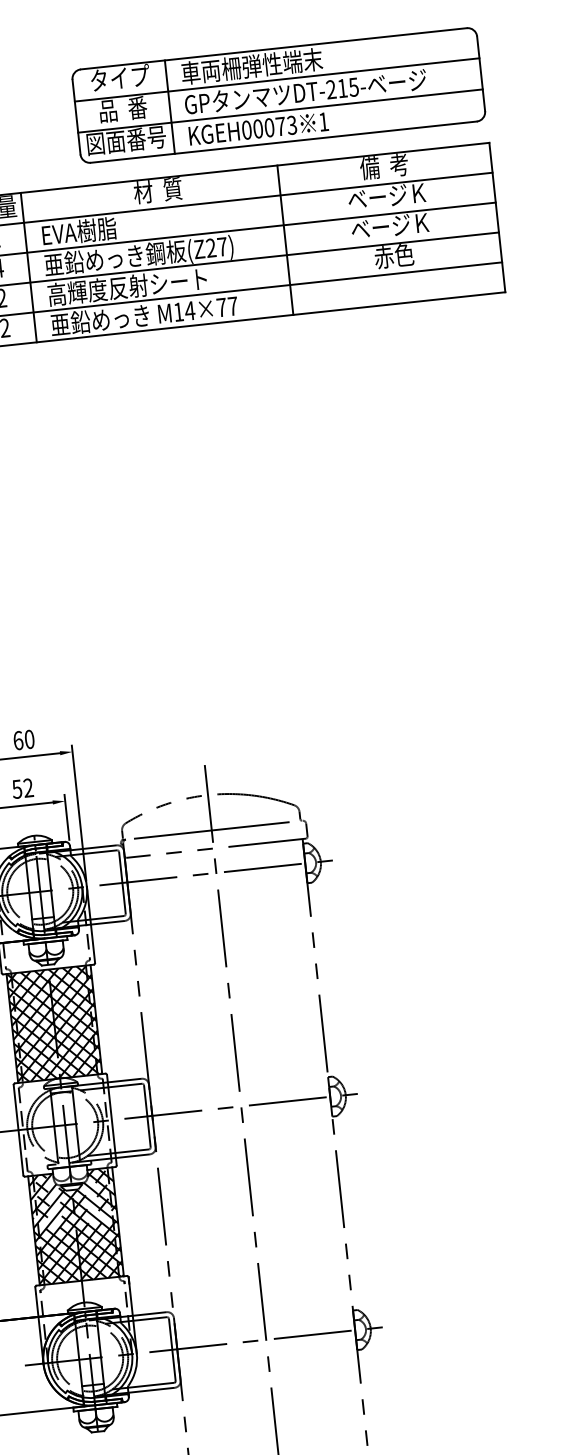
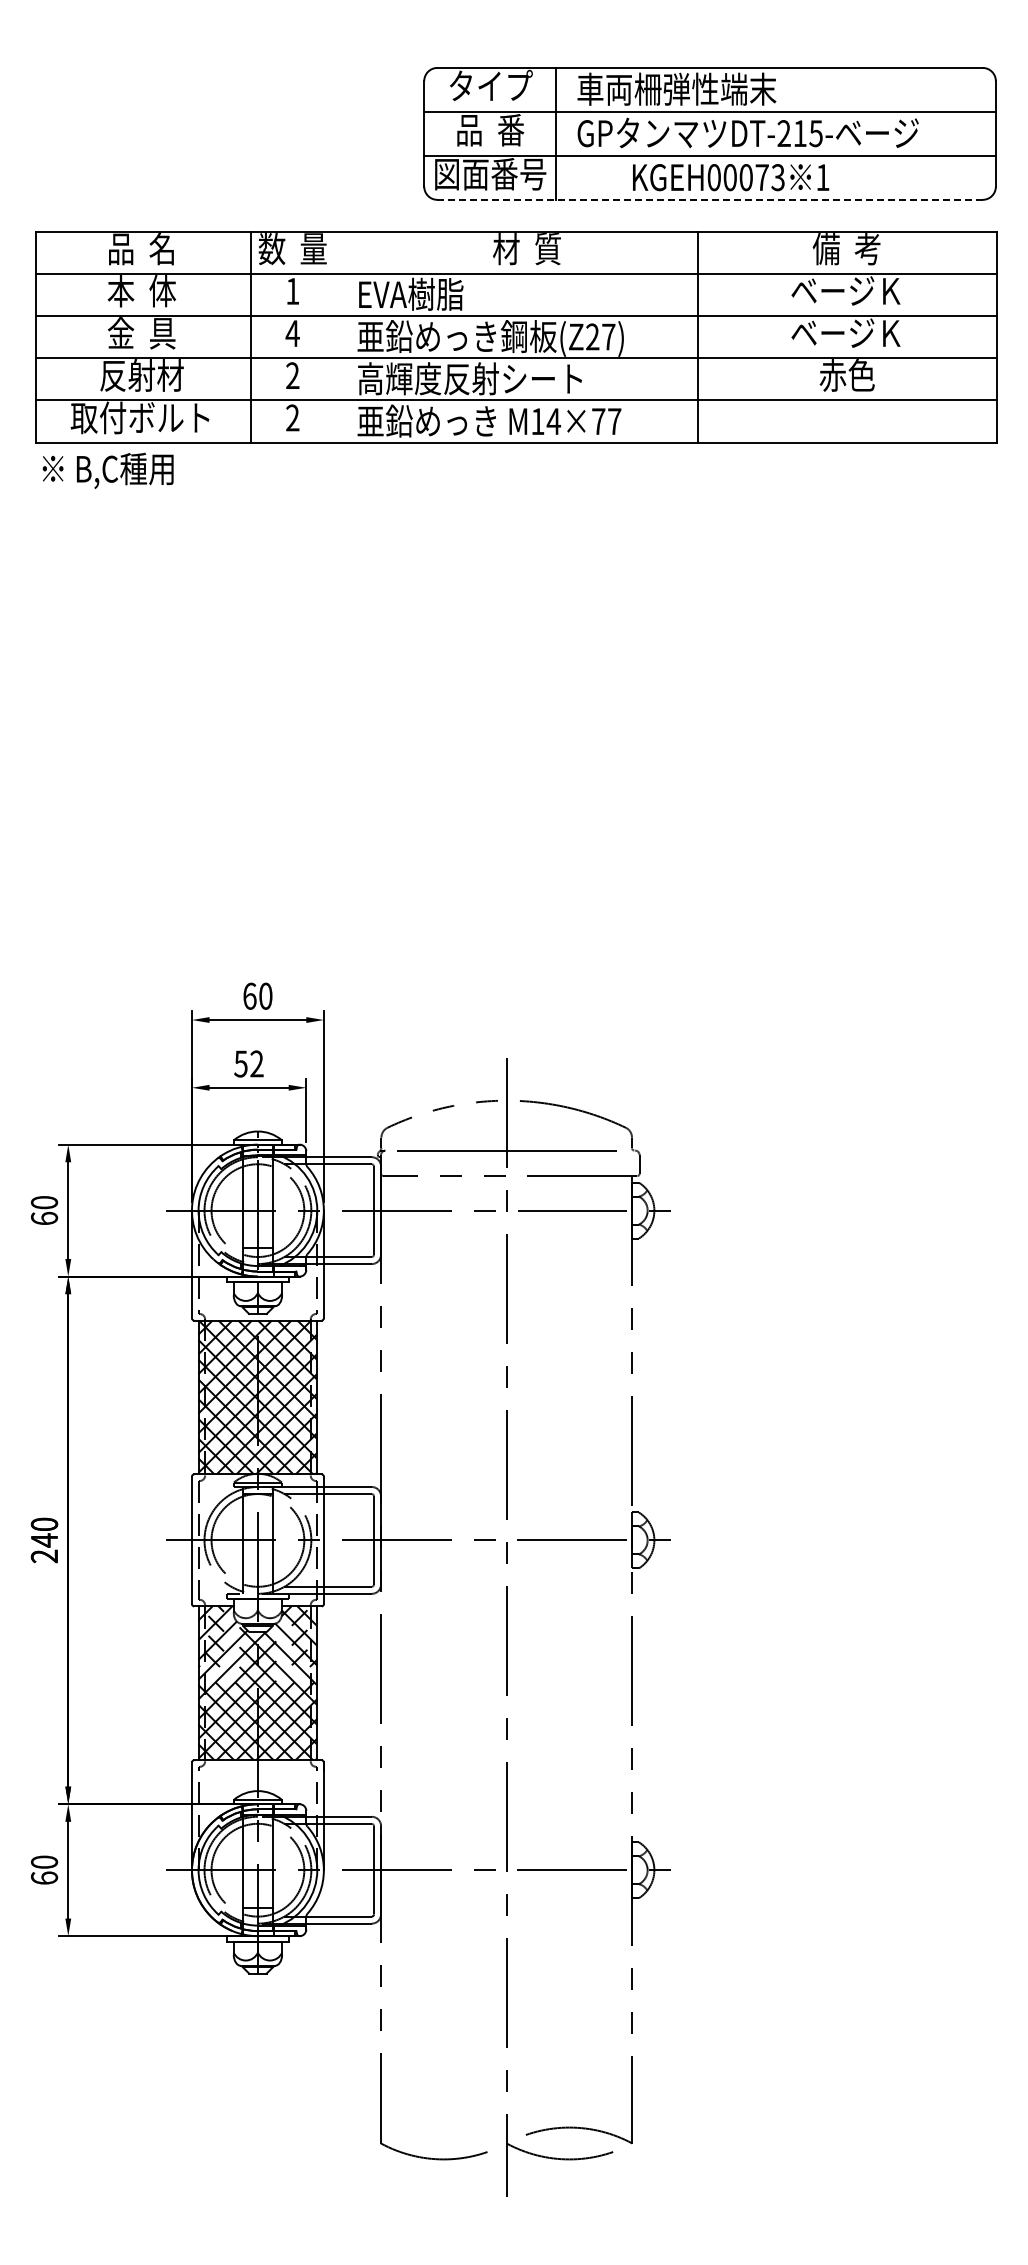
text: (259, 128) -> (731, 177), moved
line: (284, 141) -> (710, 199), solid -> dashed
line: (29, 267) -> (335, 336), removed

